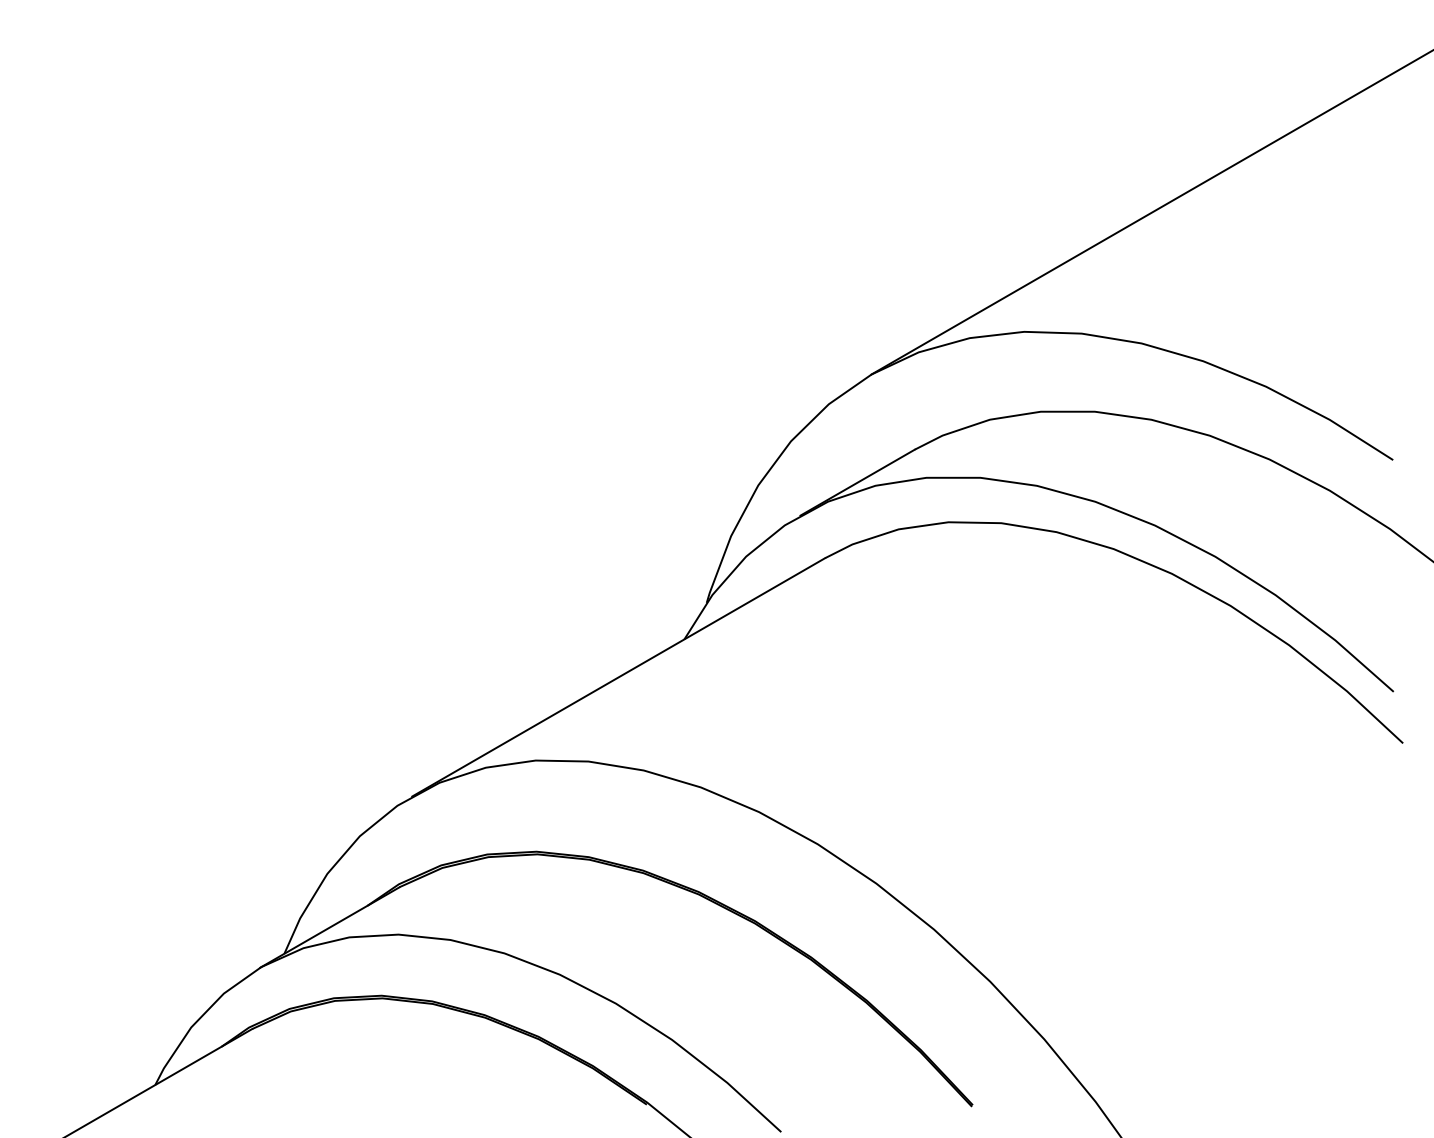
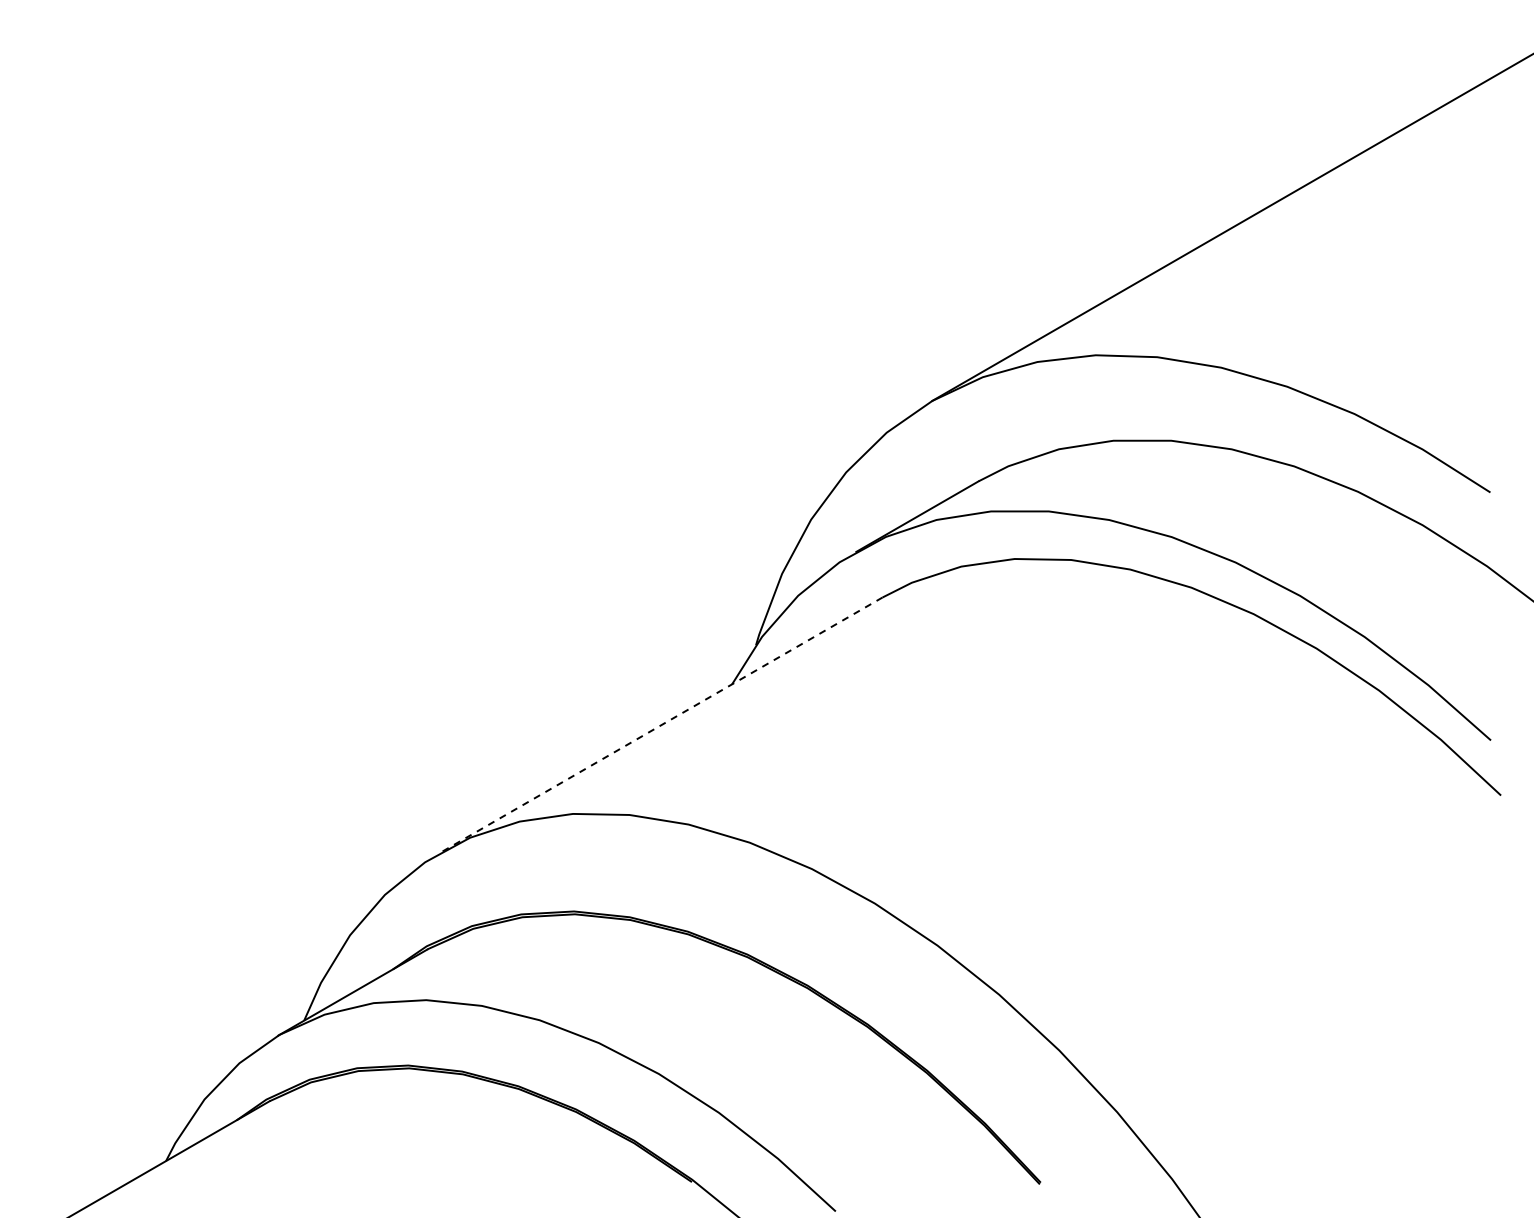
line: (618, 676) -> (661, 724), solid -> dashed

